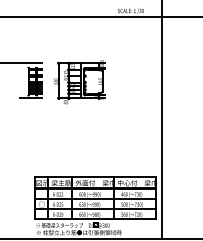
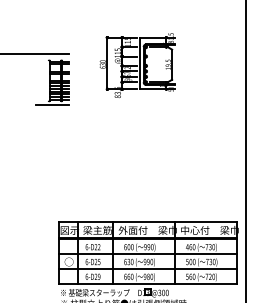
part: (79, 82) -> (137, 65), moved

